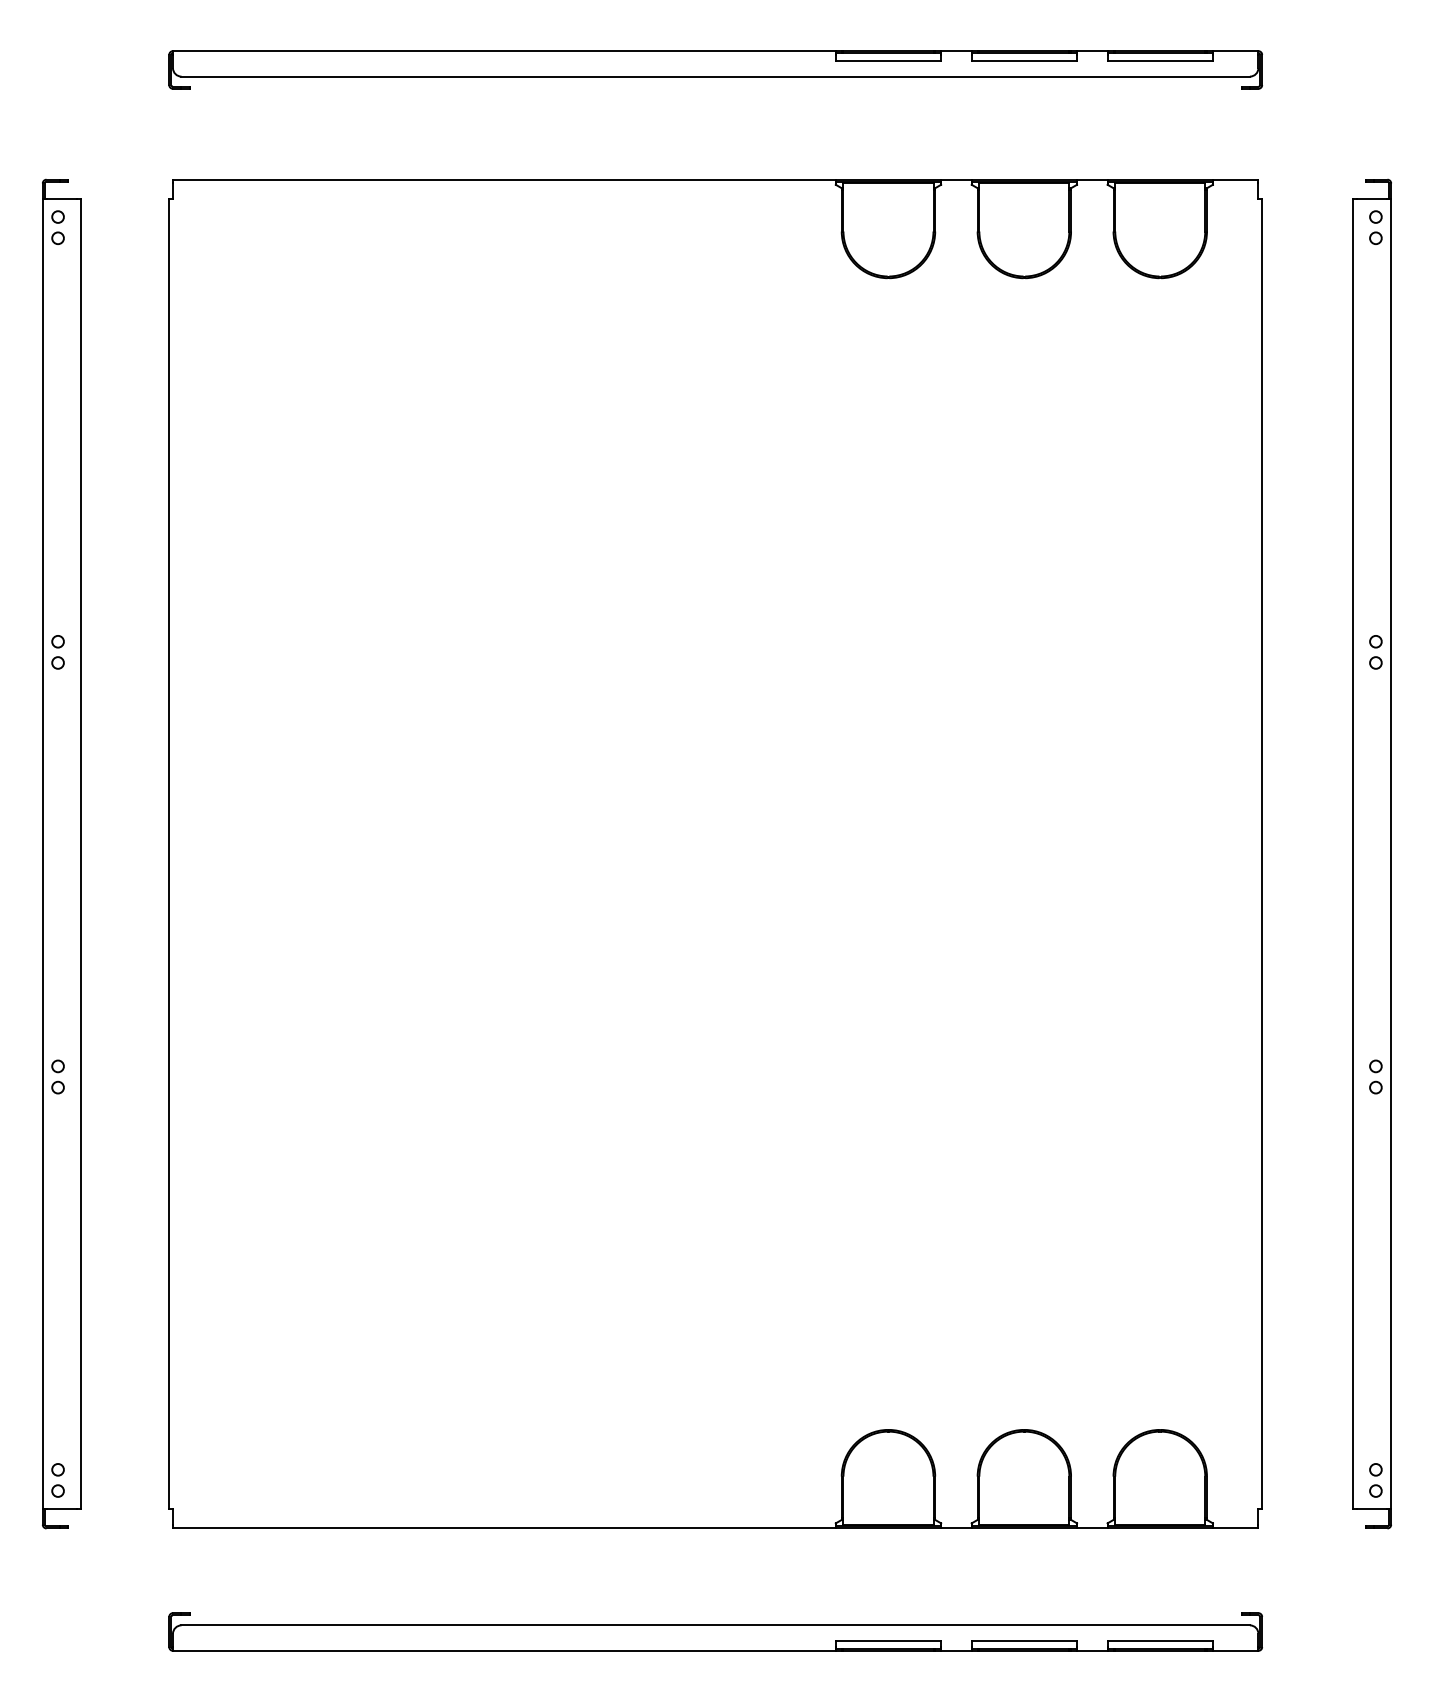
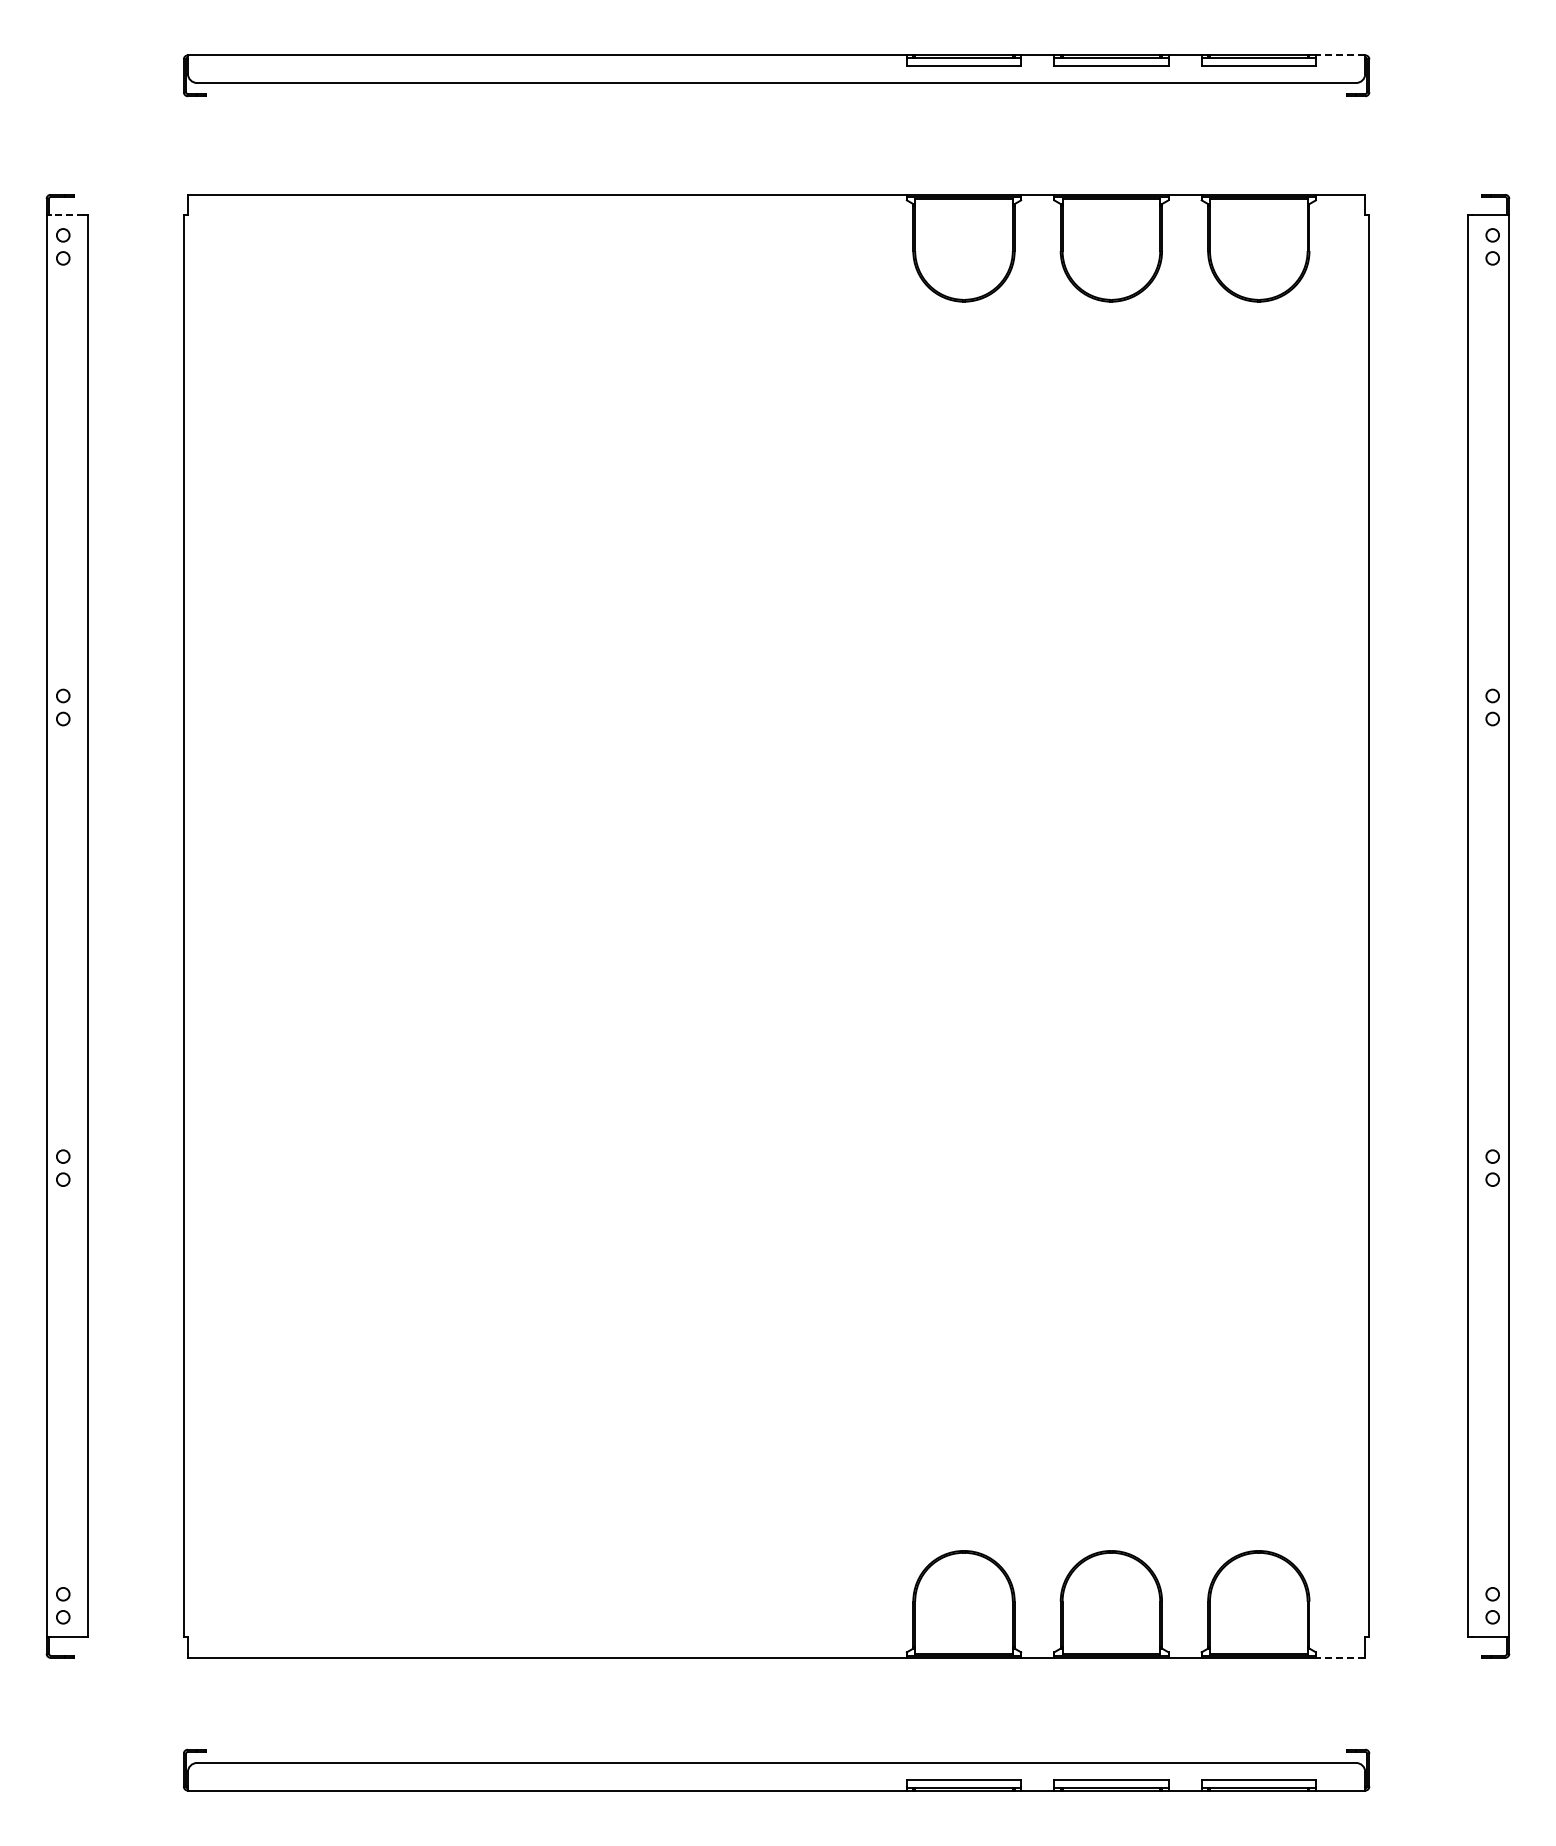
line: (1235, 51) -> (1340, 55), solid -> dashed
line: (61, 198) -> (66, 215), solid -> dashed
line: (1235, 1528) -> (1340, 1657), solid -> dashed

